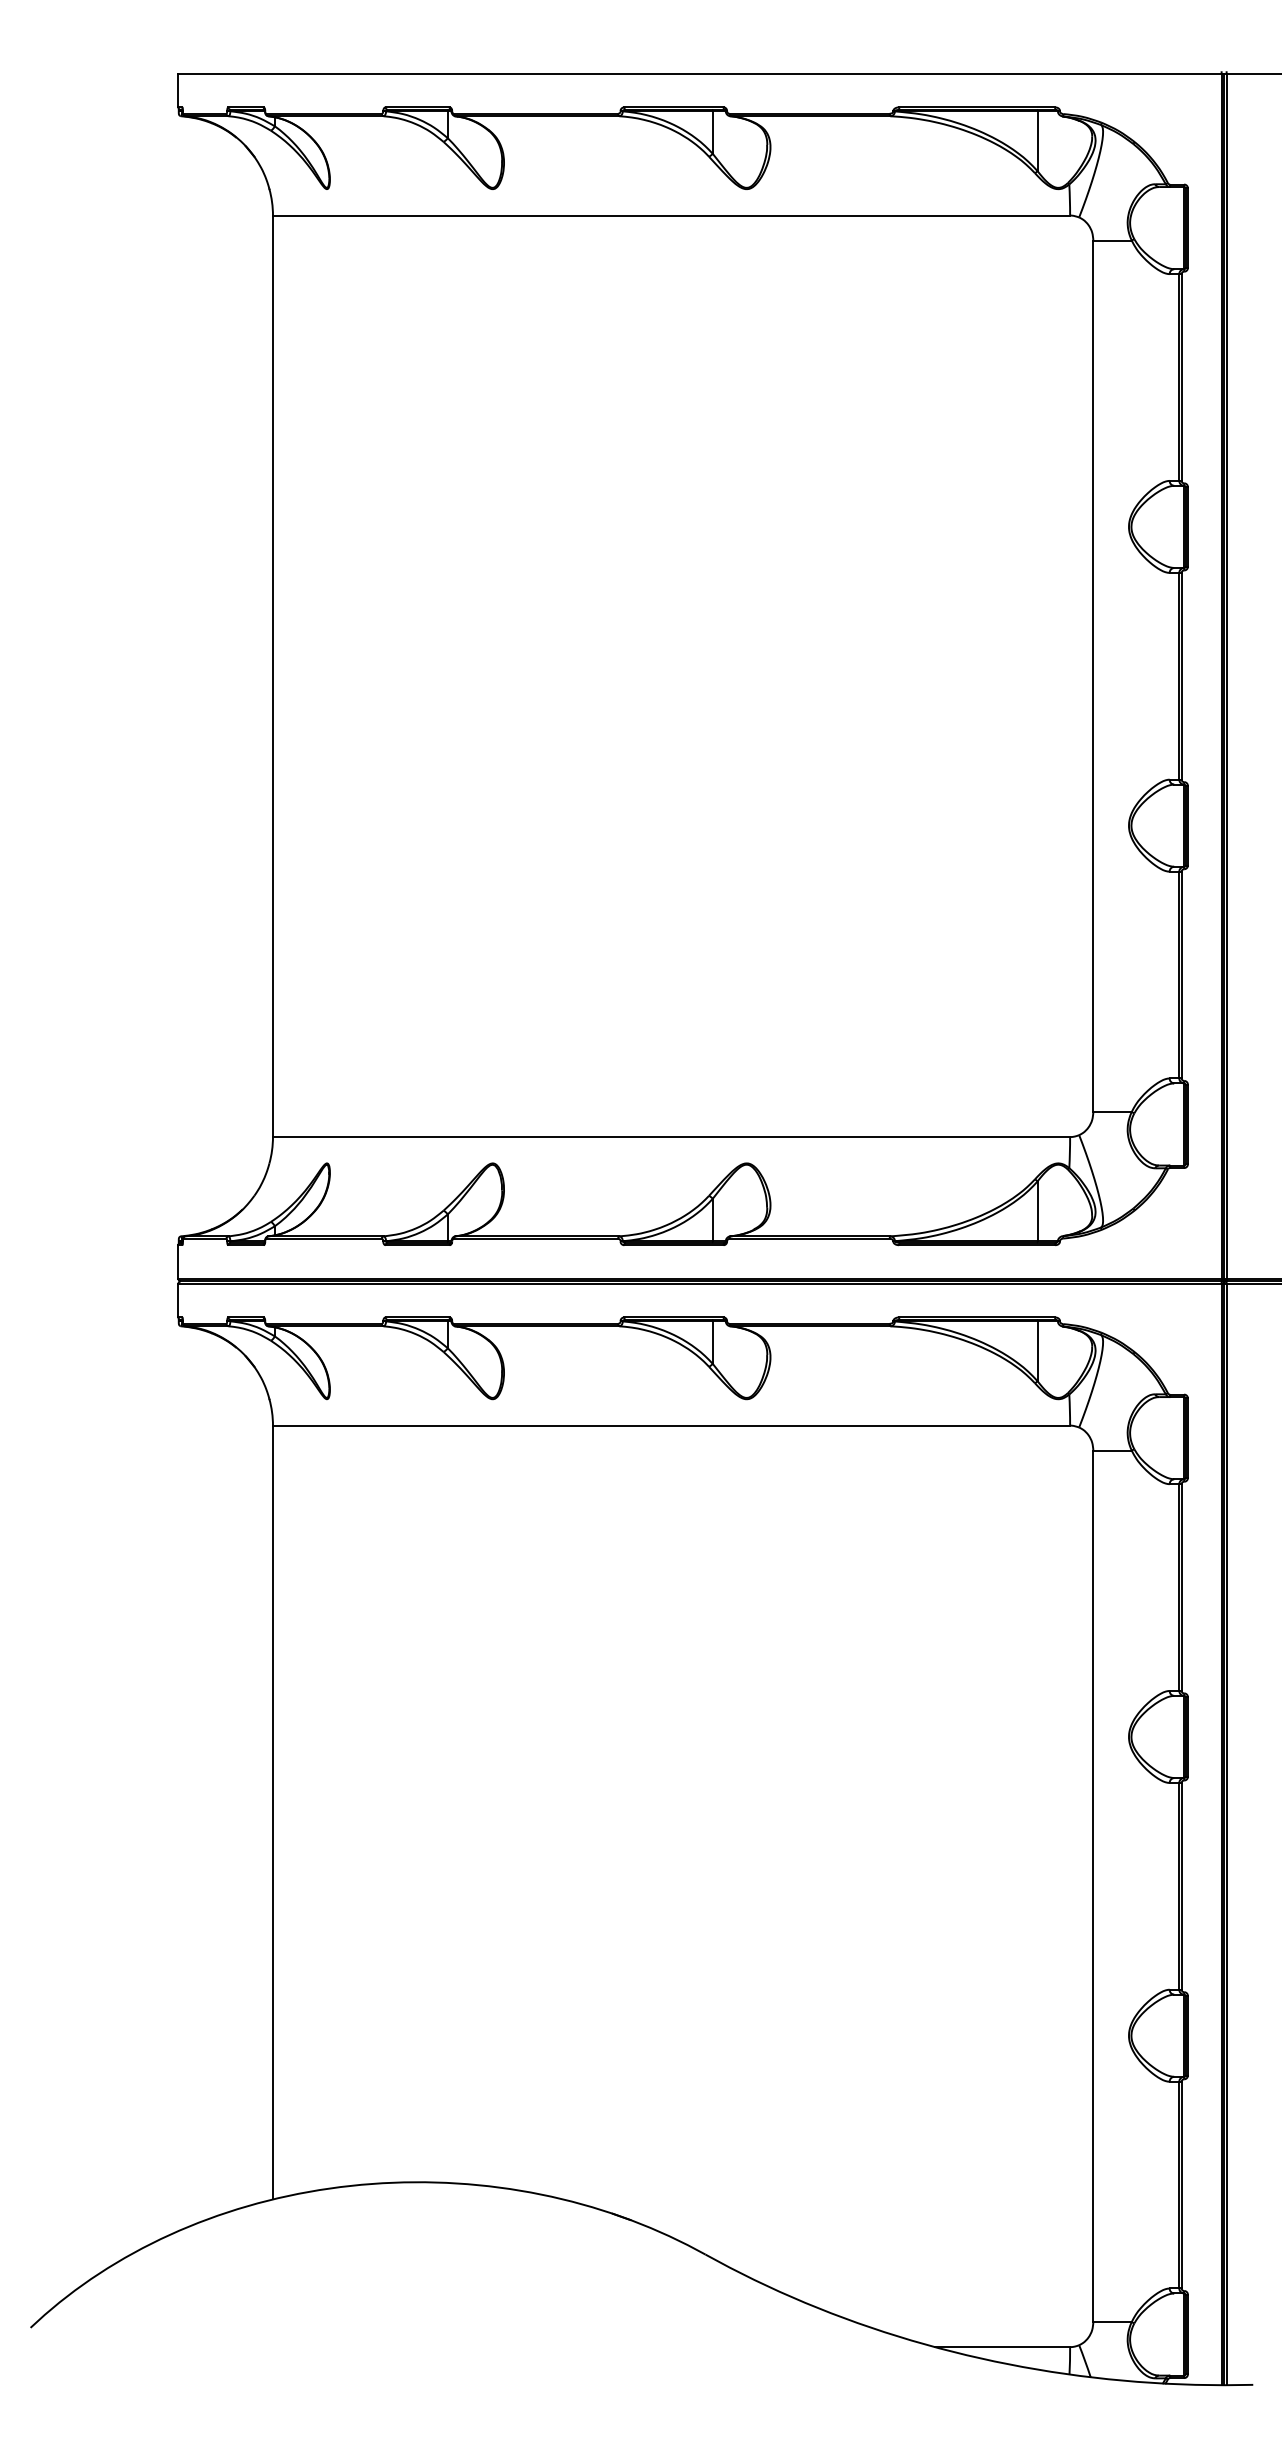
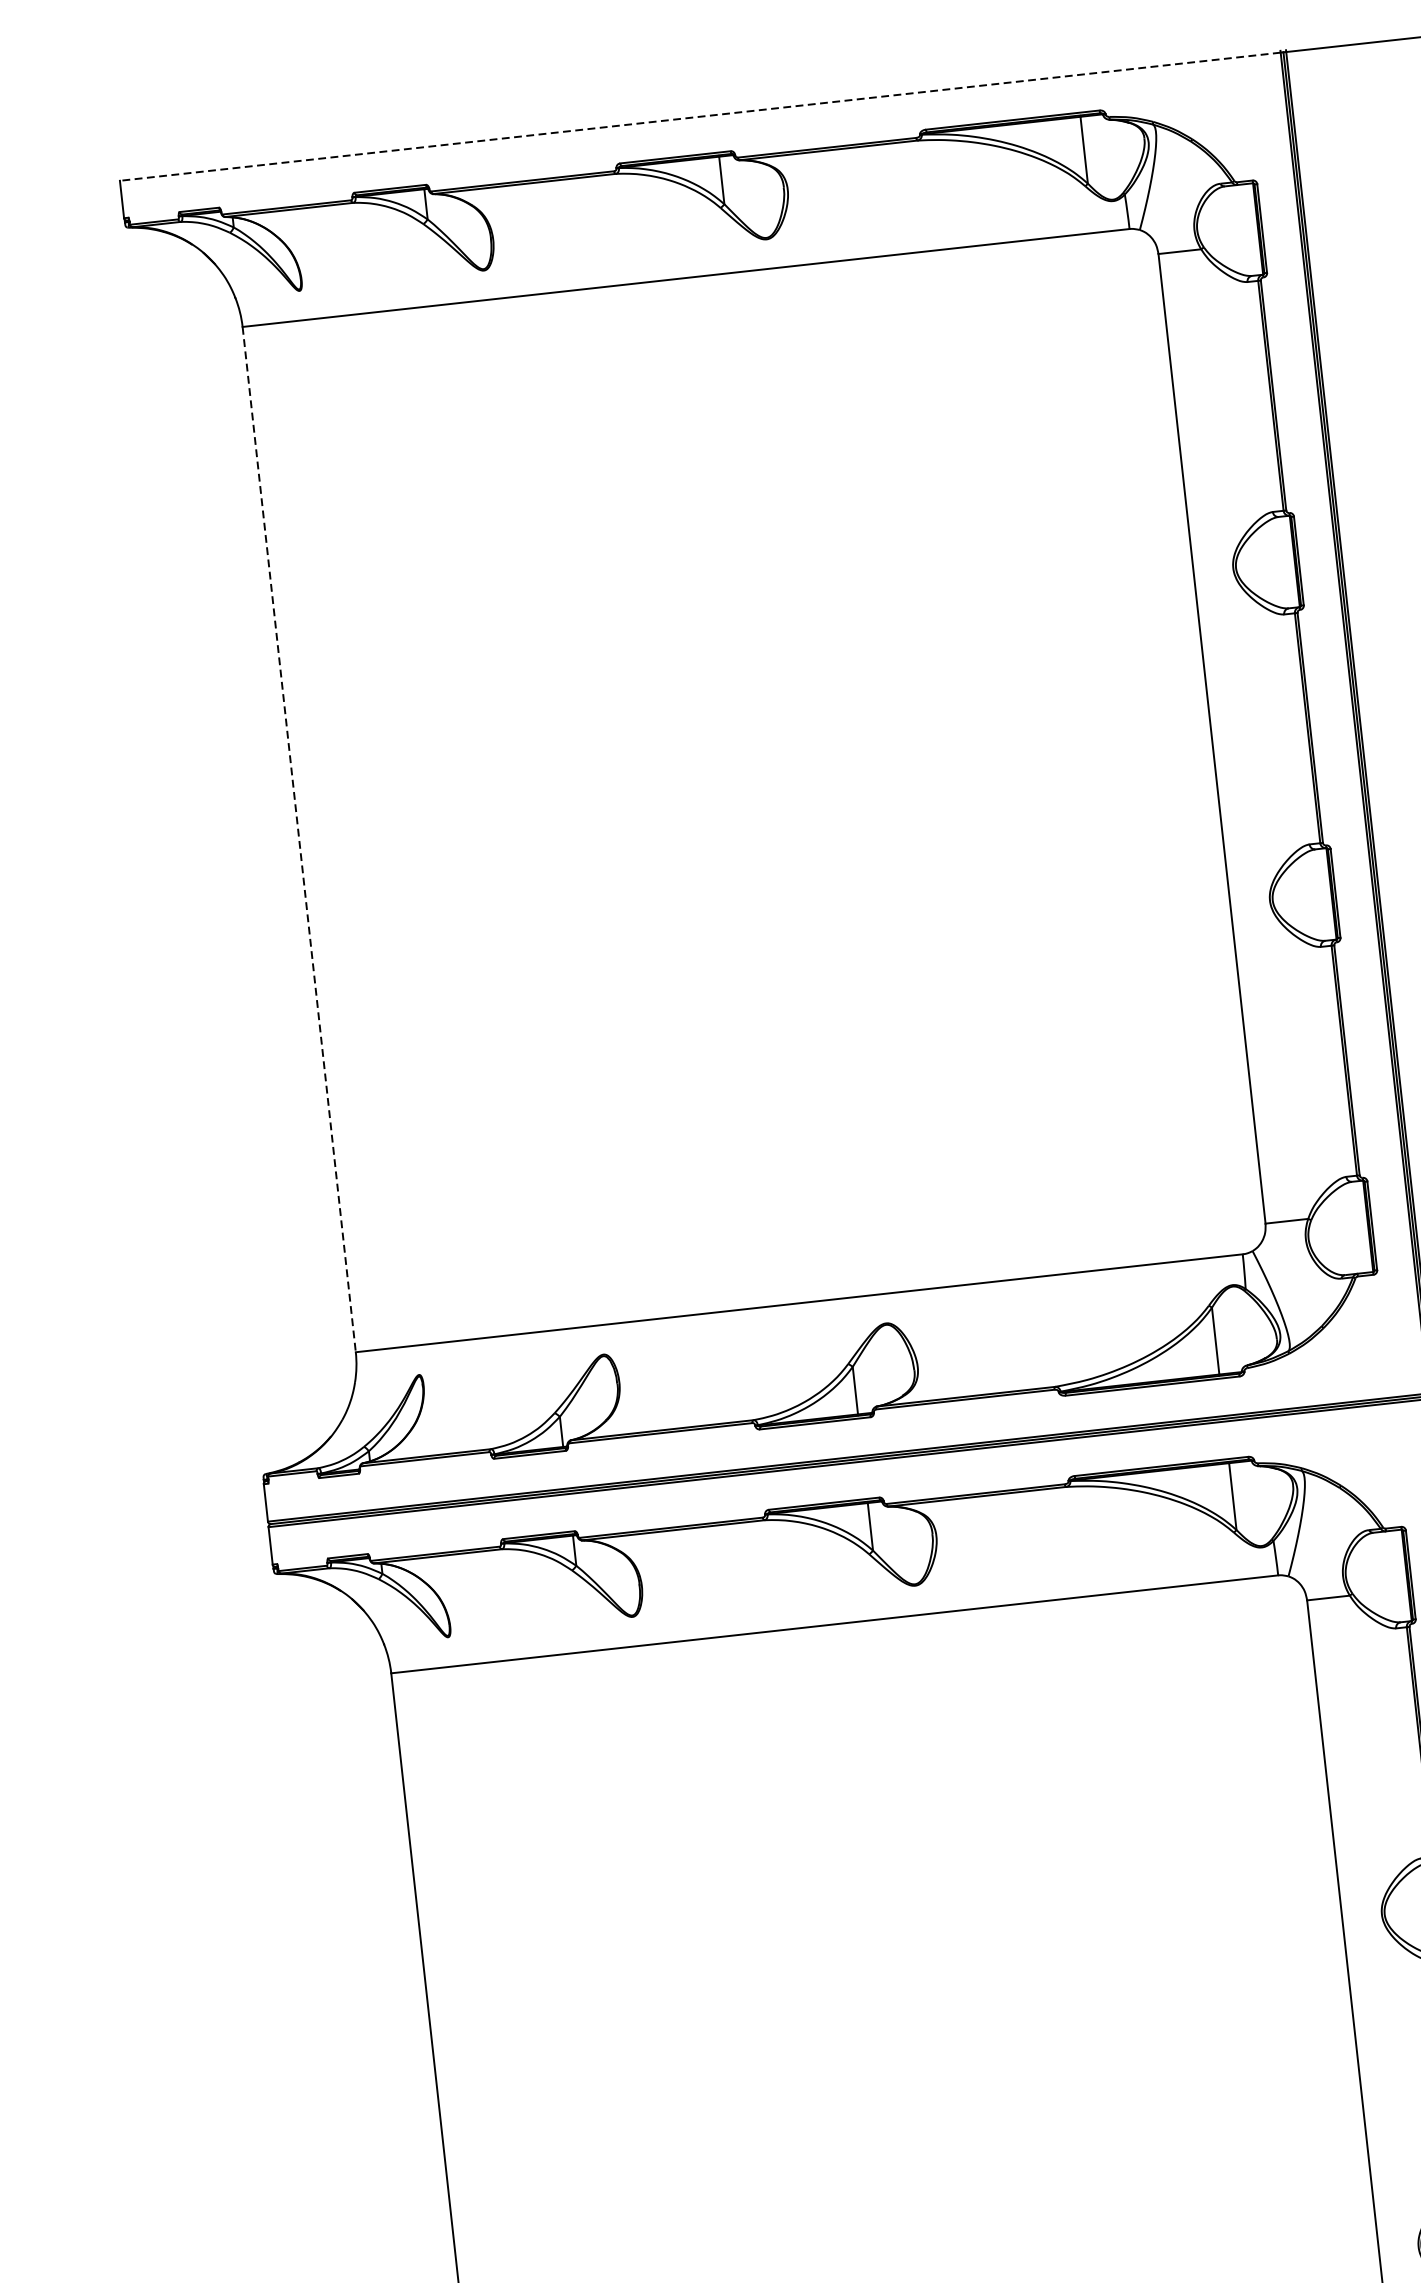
line: (699, 73) -> (699, 116), solid -> dashed
line: (272, 676) -> (298, 839), solid -> dashed

